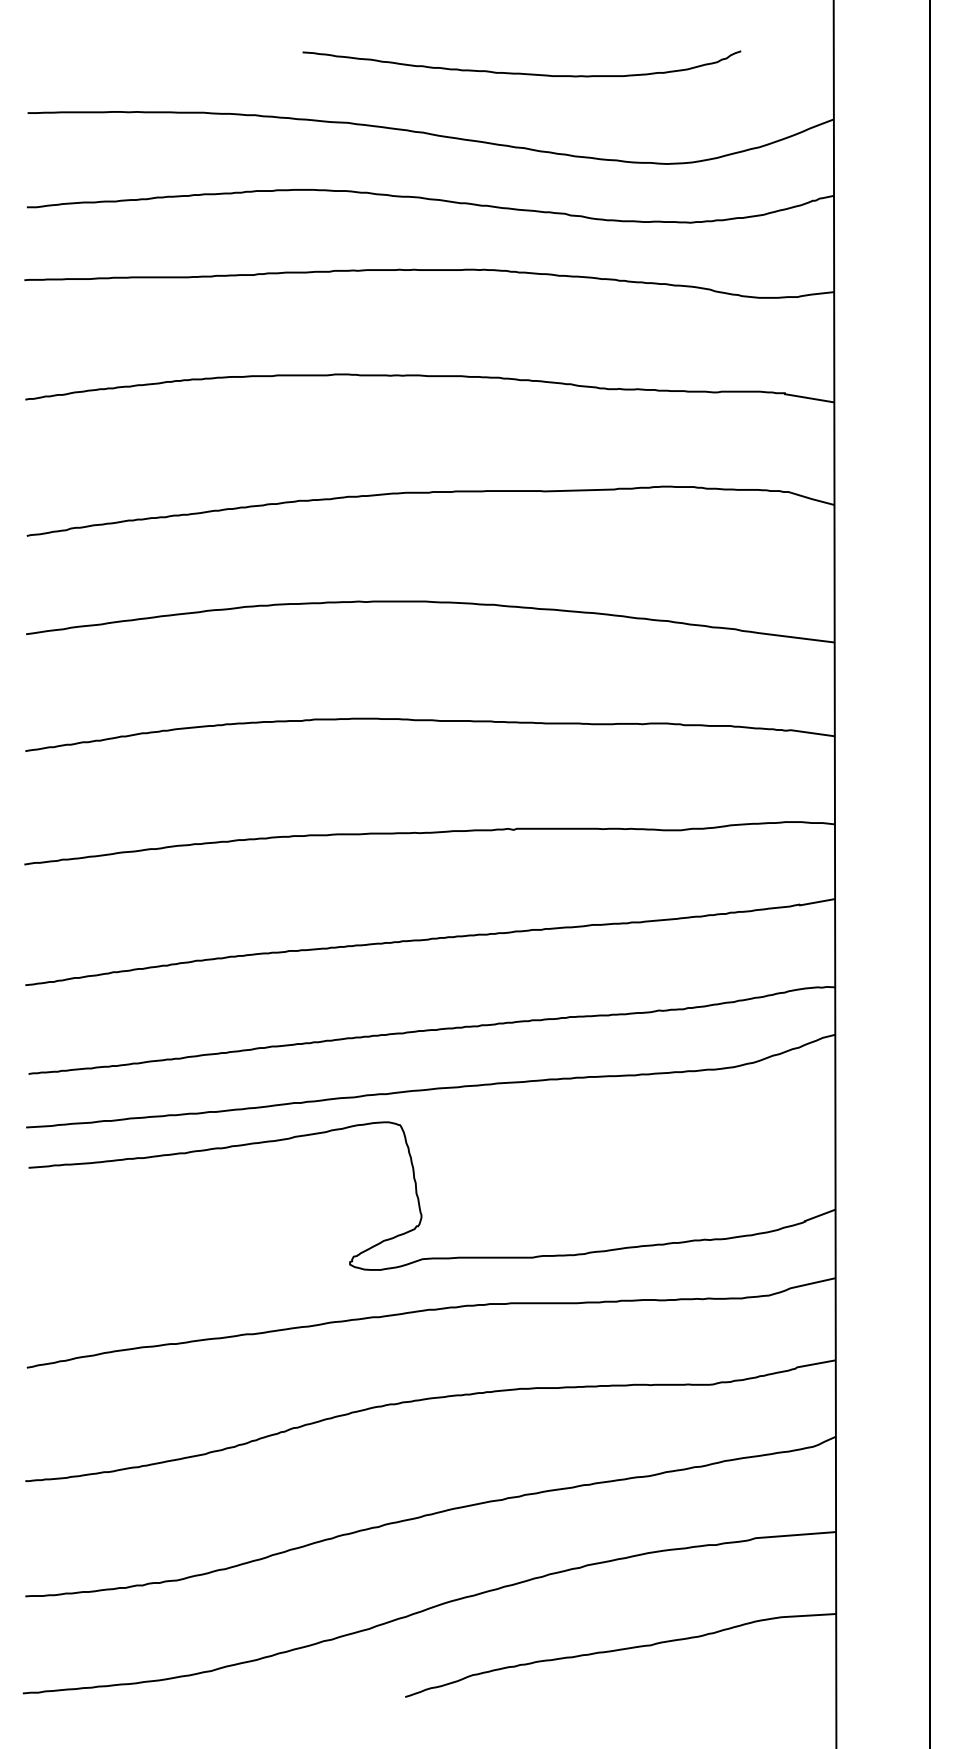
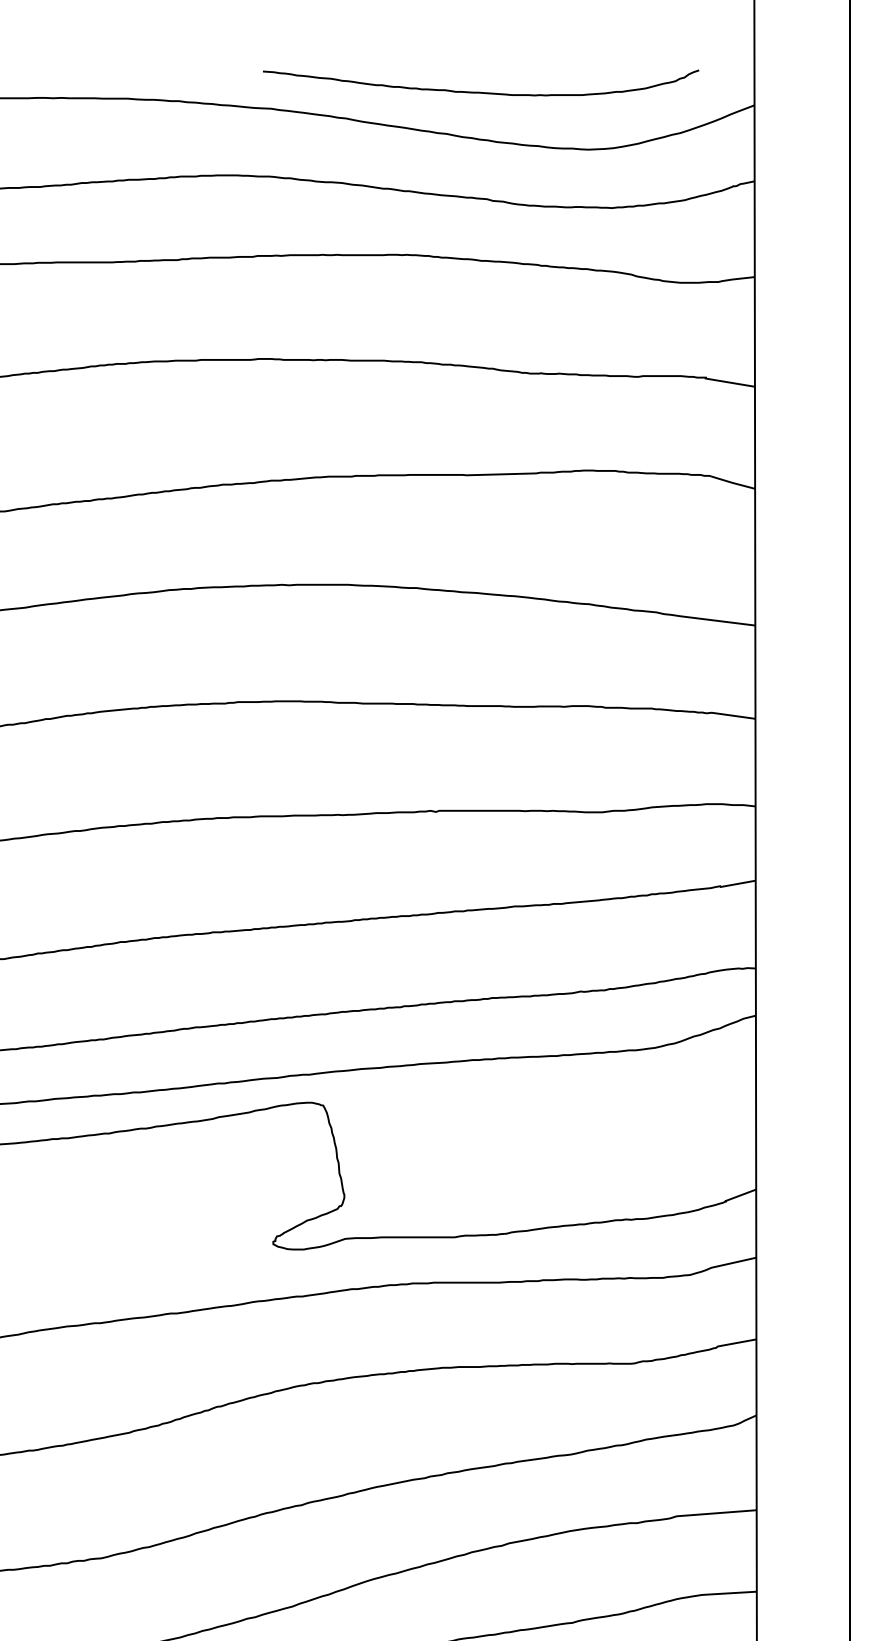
curve: (521, 72) -> (480, 91), moved

